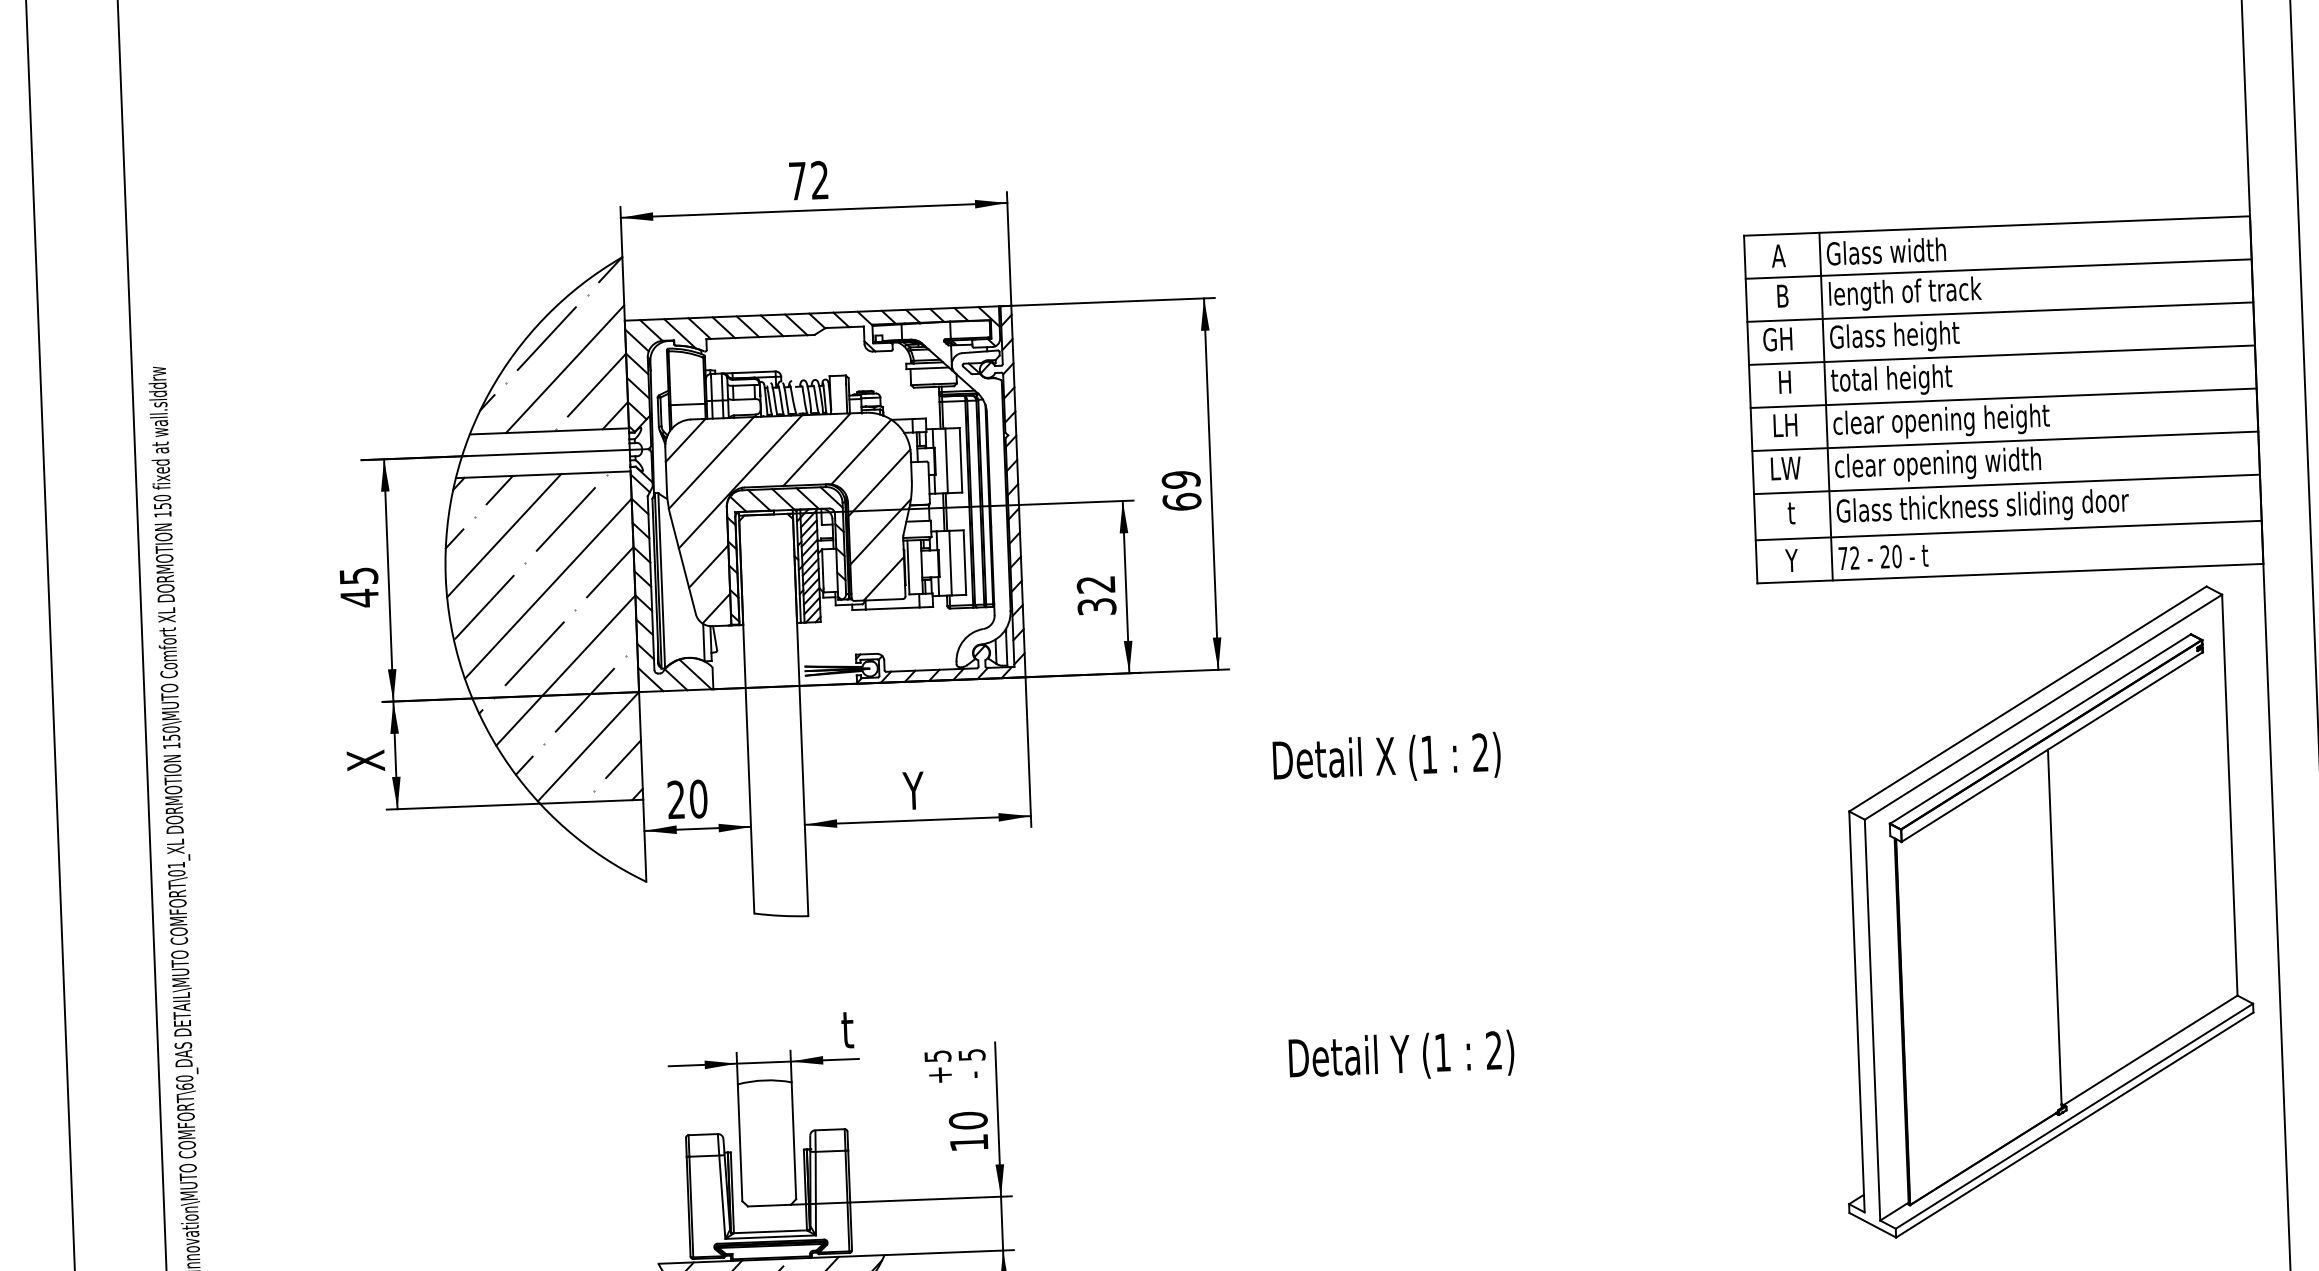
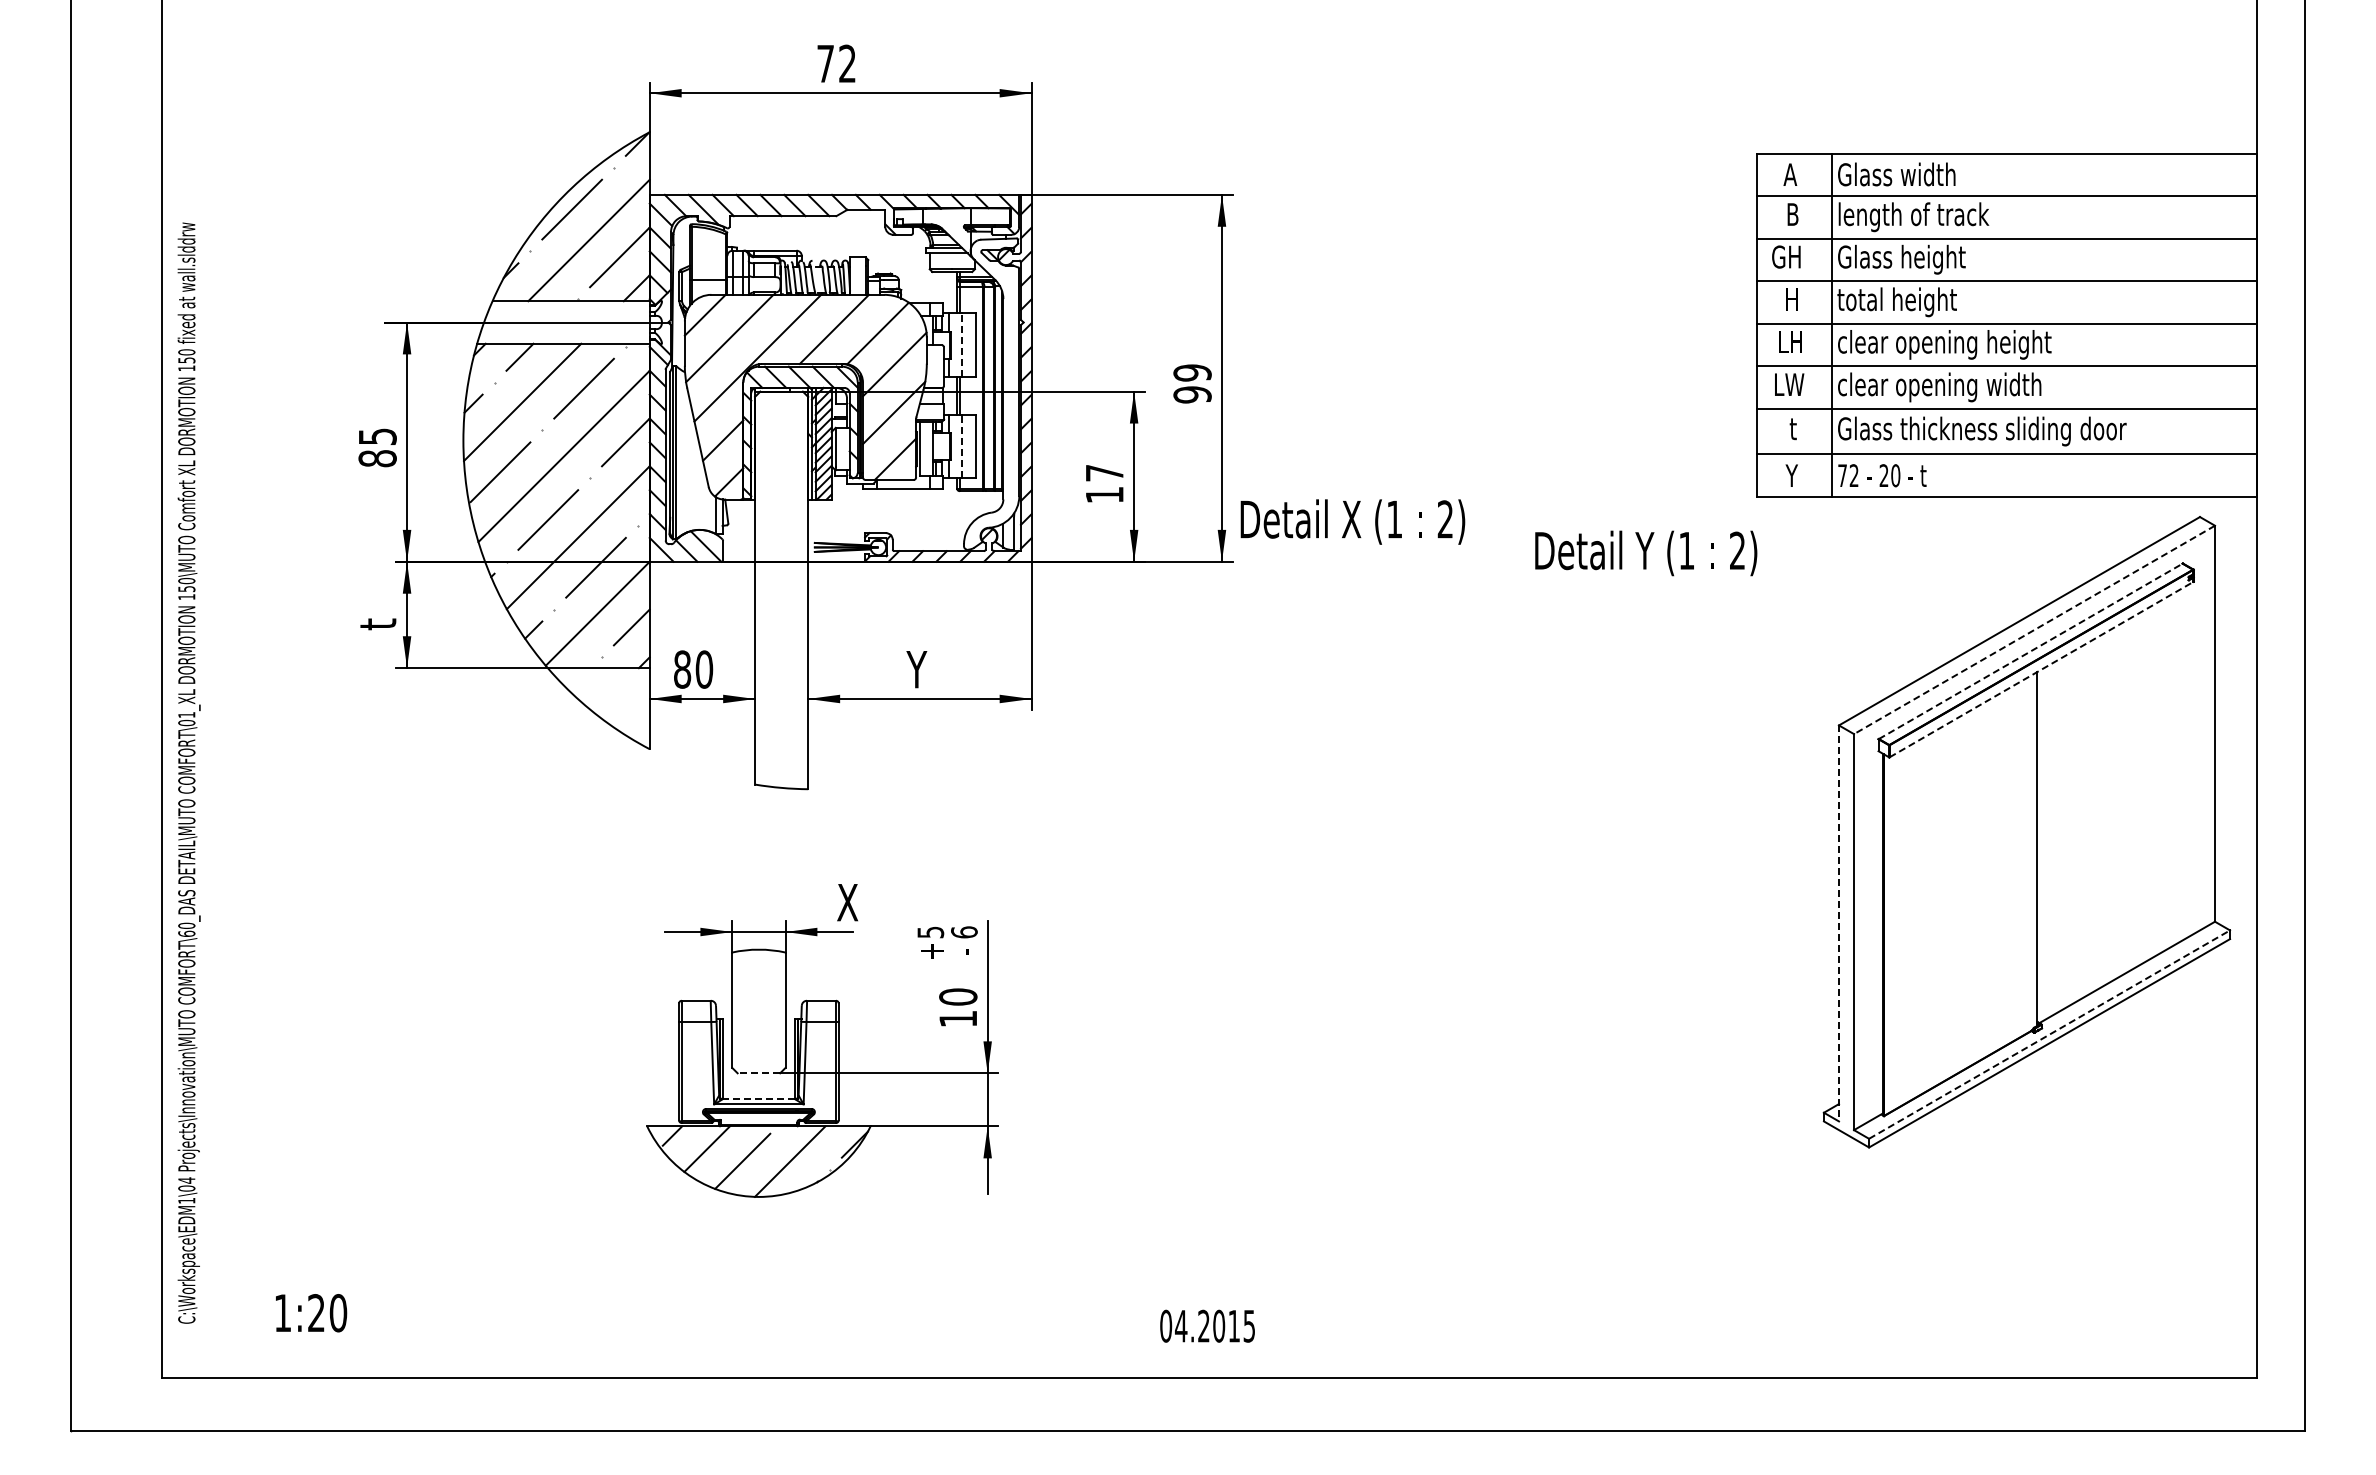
line: (946, 461) -> (961, 345), solid -> dashed
text: (1181, 501) -> (1192, 394), 69 -> 99
line: (950, 563) -> (961, 446), solid -> dashed
text: (1096, 596) -> (1104, 484), 32 -> 17
text: (359, 598) -> (377, 458), 45 -> 85
line: (2043, 707) -> (2034, 630), solid -> dashed
line: (2041, 729) -> (2031, 651), solid -> dashed
line: (2053, 746) -> (2042, 669), solid -> dashed
text: (1386, 758) -> (1352, 521), moved
text: (365, 761) -> (377, 619), X -> t
text: (676, 799) -> (682, 669), 20 -> 80
line: (1857, 1011) -> (1839, 923), solid -> dashed
text: (852, 1029) -> (847, 902), t -> X
text: (972, 1055) -> (964, 932), 5 -> 6
text: (1401, 1056) -> (1646, 553), moved
line: (2075, 1116) -> (2050, 1034), solid -> dashed
line: (769, 1205) -> (758, 1073), solid -> dashed
line: (770, 1232) -> (758, 1099), solid -> dashed

